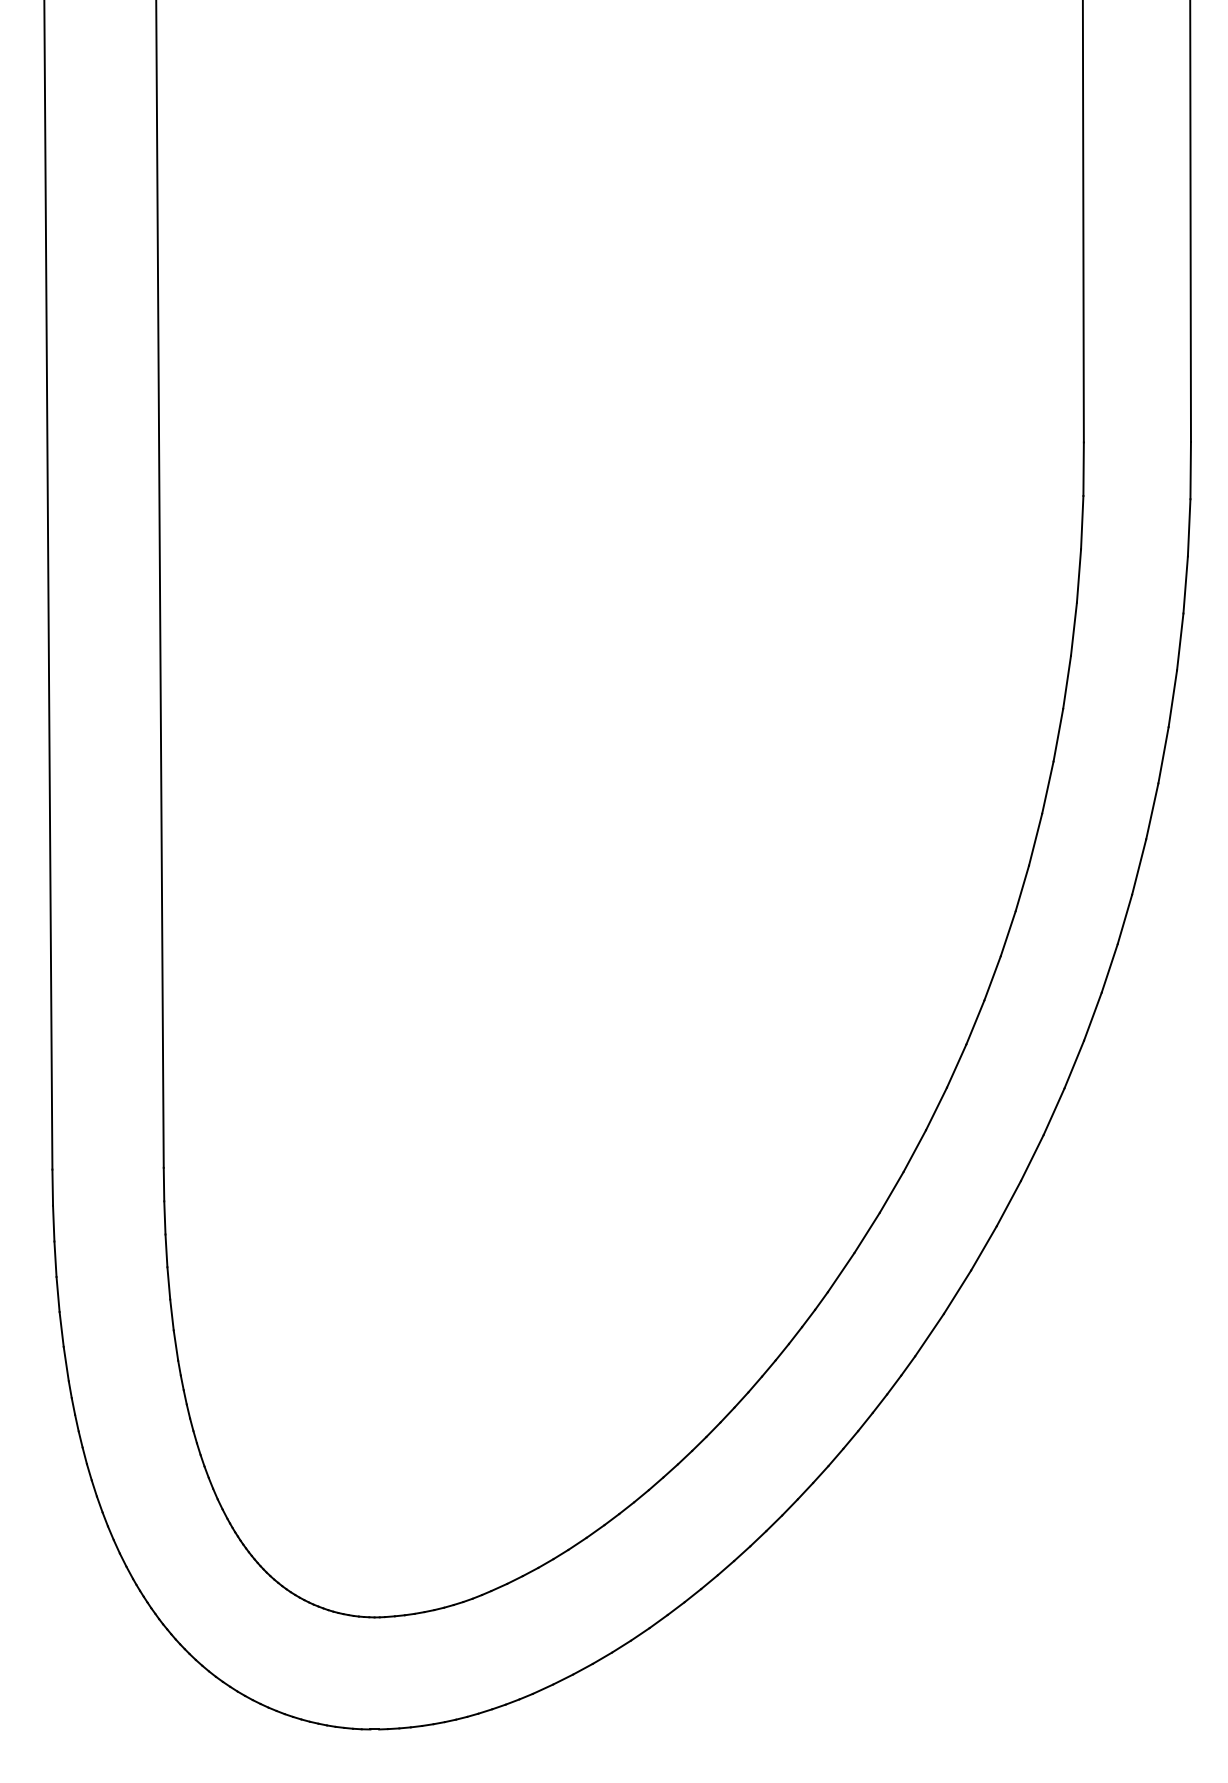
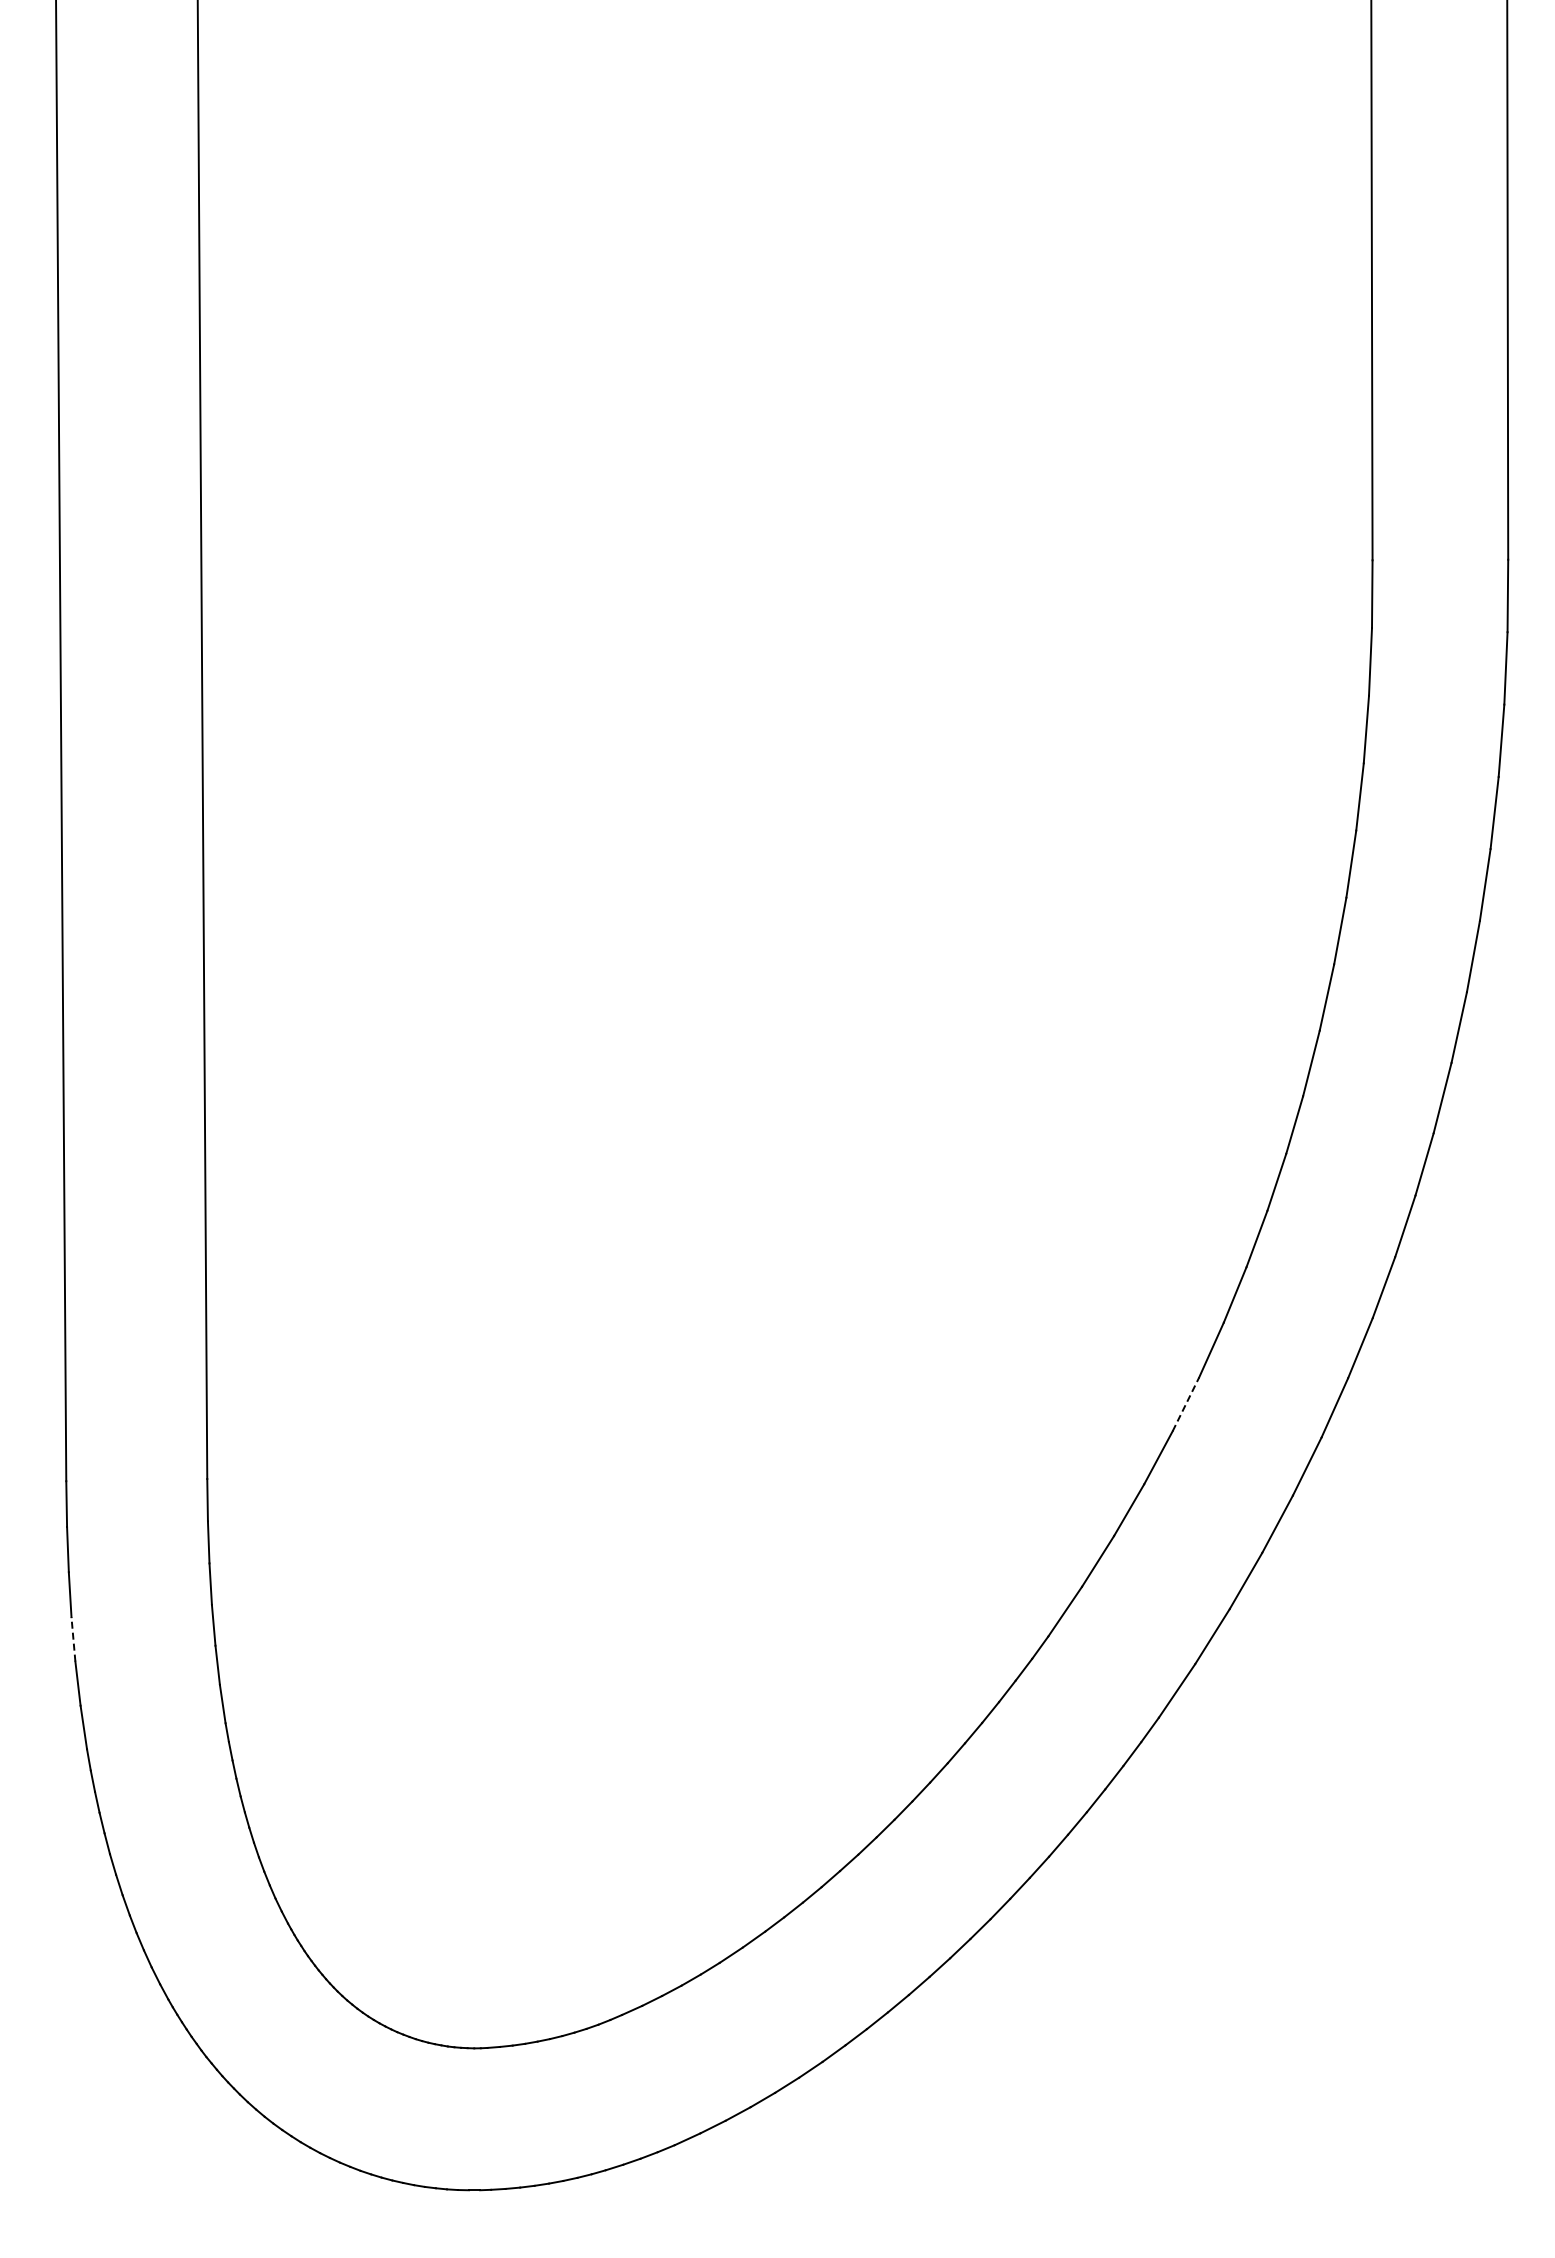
line: (936, 1109) -> (1185, 1404), solid -> dashed
line: (58, 1293) -> (73, 1638), solid -> dashed

